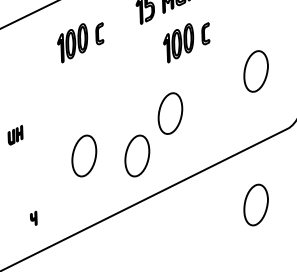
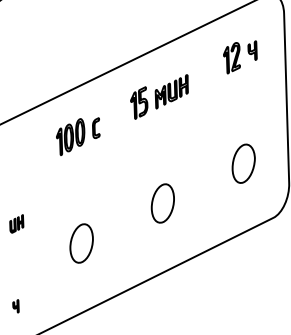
part: (186, 42) -> (178, 136), removed
part: (137, 156) -> (131, 243), removed
part: (255, 204) -> (243, 289), removed
part: (33, 218) -> (15, 306), moved

